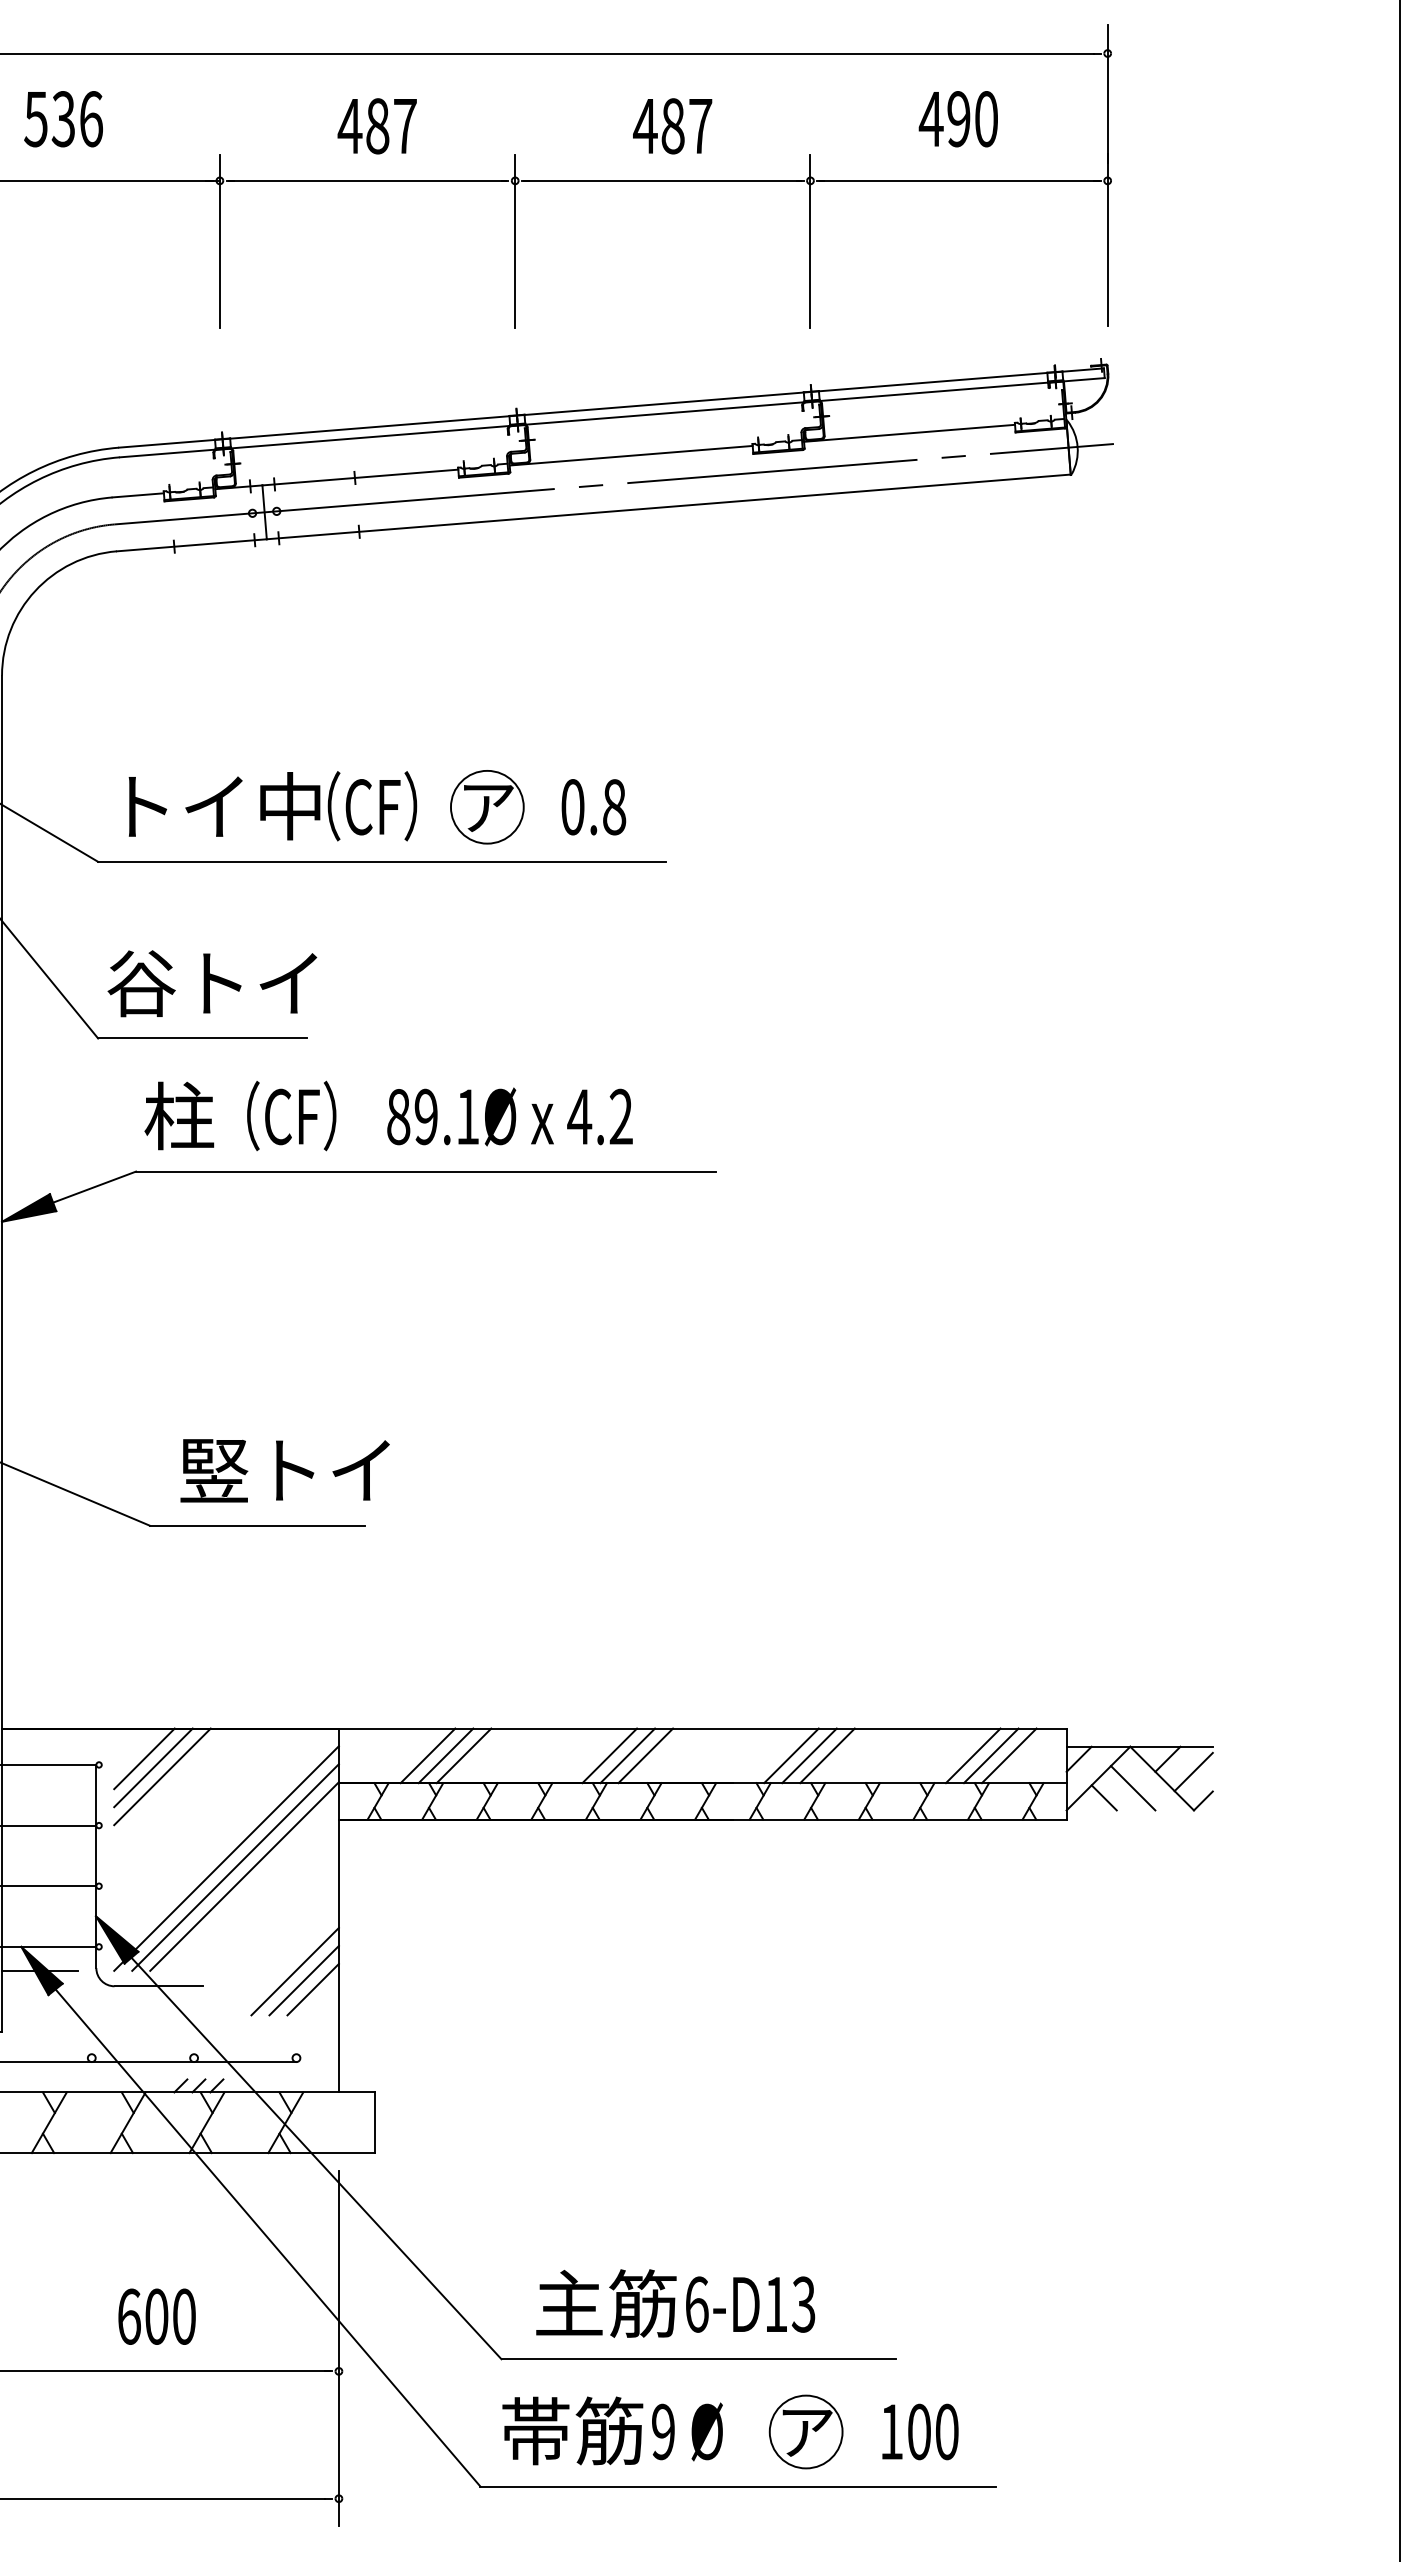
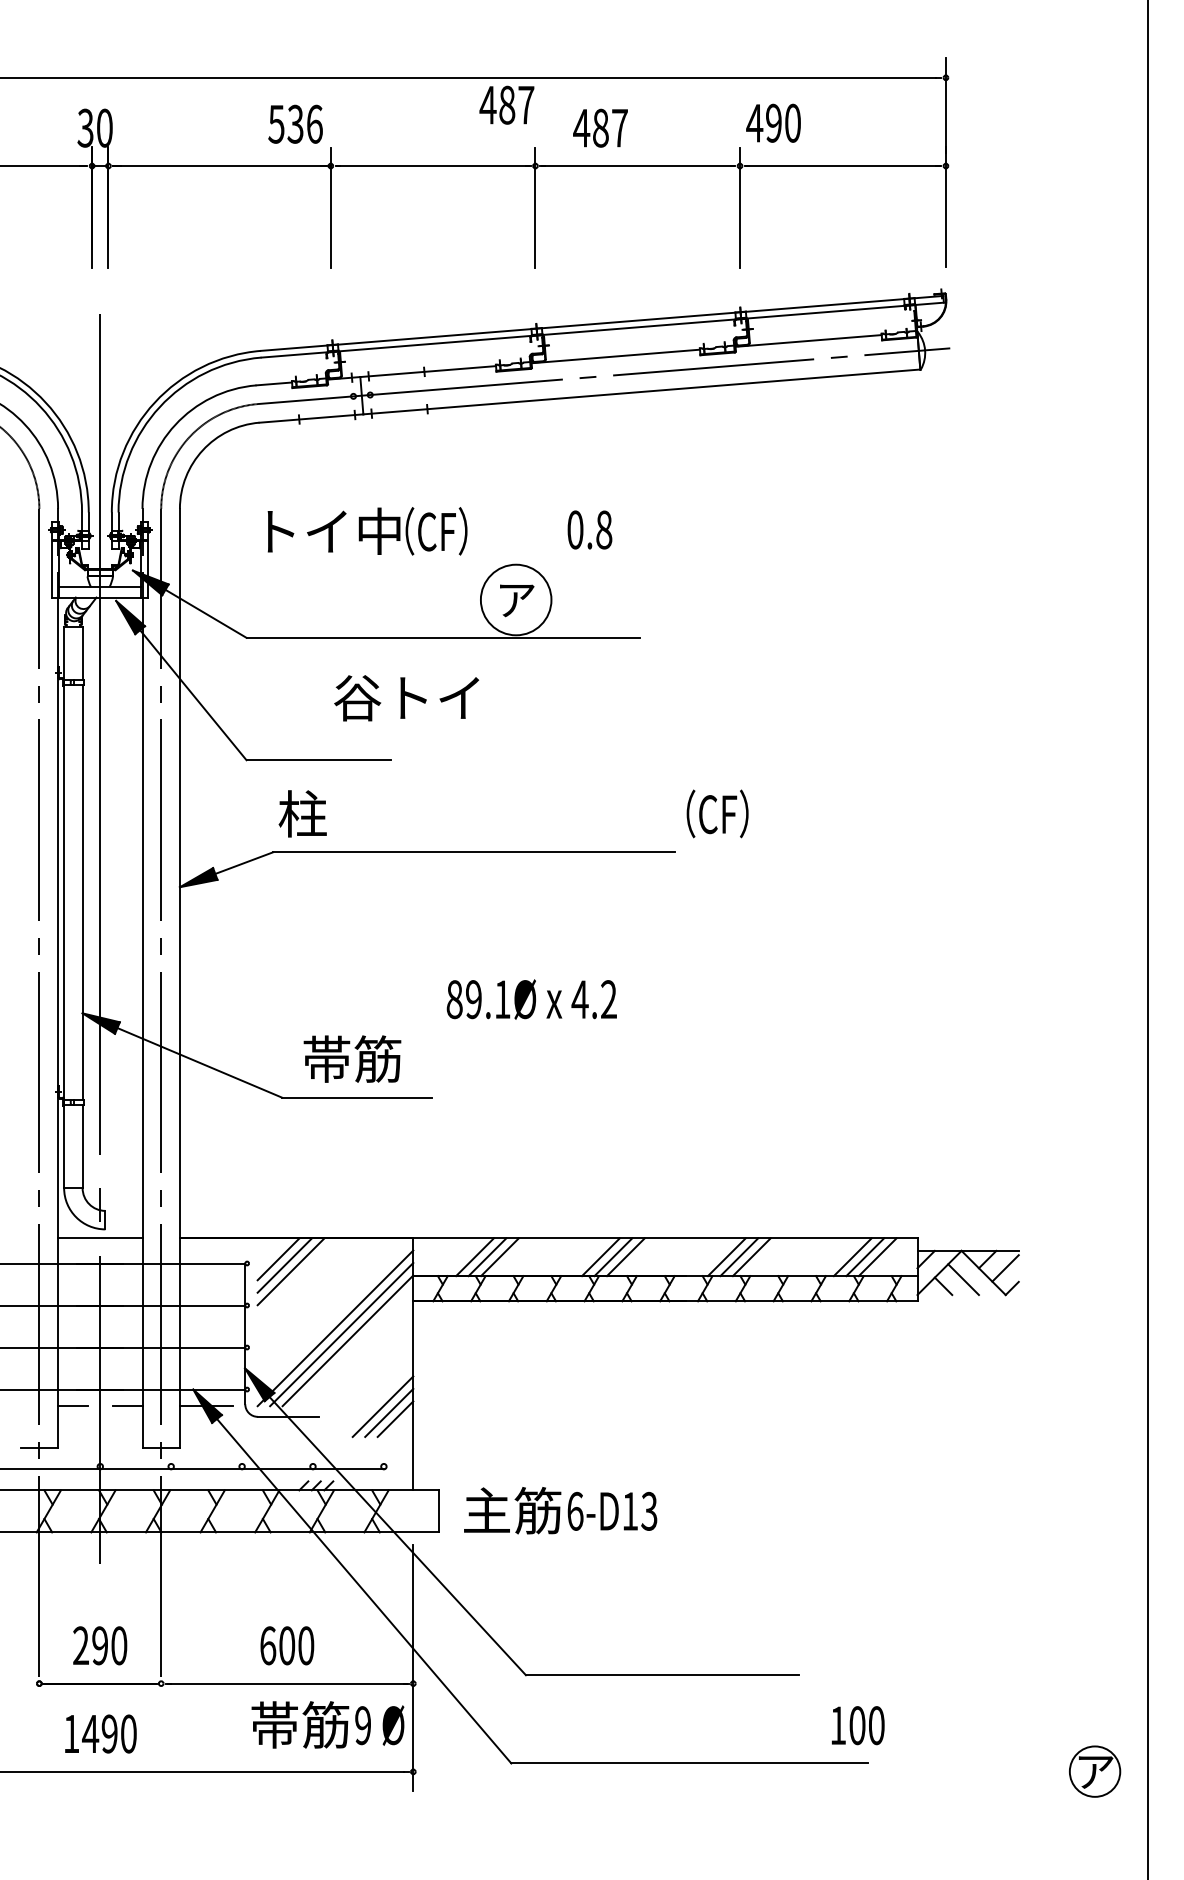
text: (63, 118) -> (295, 123), moved
text: (958, 118) -> (773, 122), moved
text: (376, 125) -> (506, 104), moved
text: (672, 125) -> (600, 127), moved
text: (272, 806) -> (367, 531), moved
circle: (486, 806) -> (515, 599), size x1.4
text: (593, 806) -> (589, 529), moved
text: (212, 984) -> (406, 698), moved
text: (291, 1115) -> (717, 813), moved
text: (509, 1116) -> (531, 999), moved
text: (284, 1469) -> (375, 1058), 竪トイ -> 帯筋
text: (675, 2303) -> (560, 1510), moved
text: (611, 2430) -> (327, 1724), moved
part: (806, 2431) -> (1095, 1771), moved
text: (919, 2431) -> (857, 1725), moved

